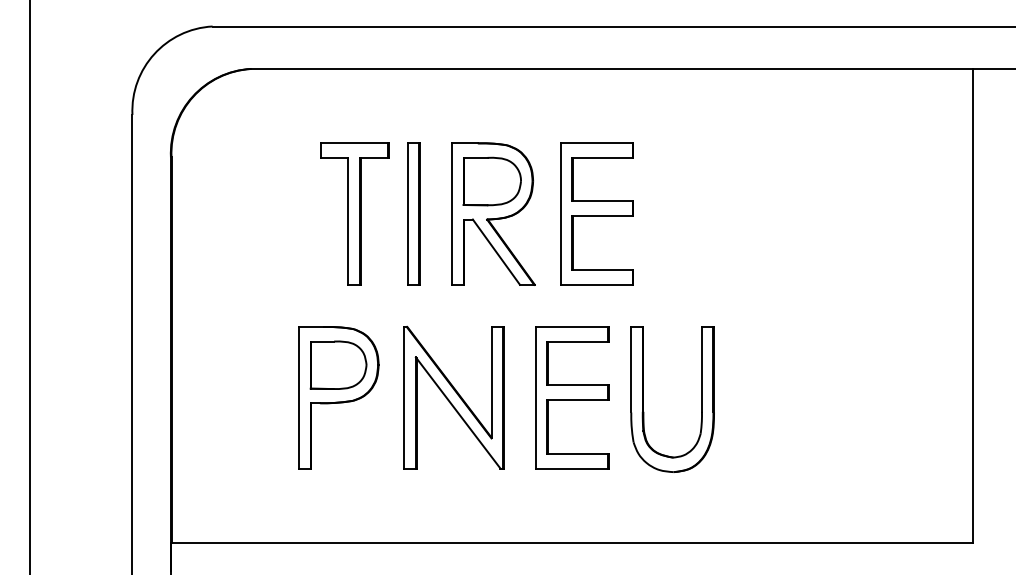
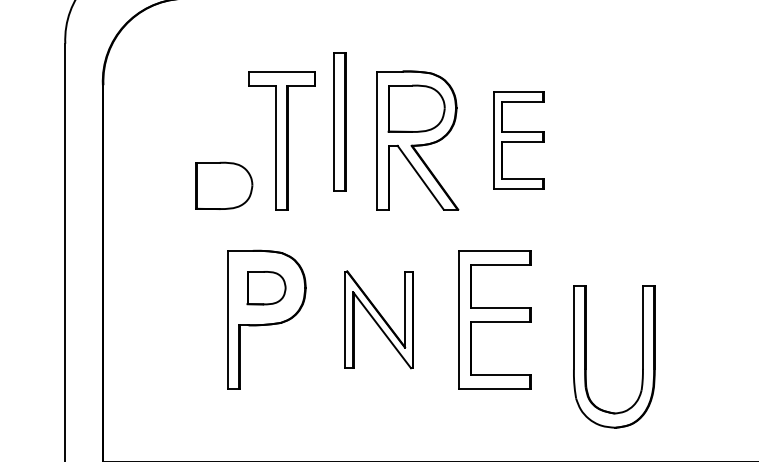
part: (413, 213) -> (339, 121), moved
part: (596, 213) -> (518, 140), size x0.7
part: (294, 260) -> (223, 185), added
part: (338, 364) -> (266, 287), size x0.7
part: (453, 397) -> (378, 319), size x0.7
part: (643, 399) -> (585, 356), moved

